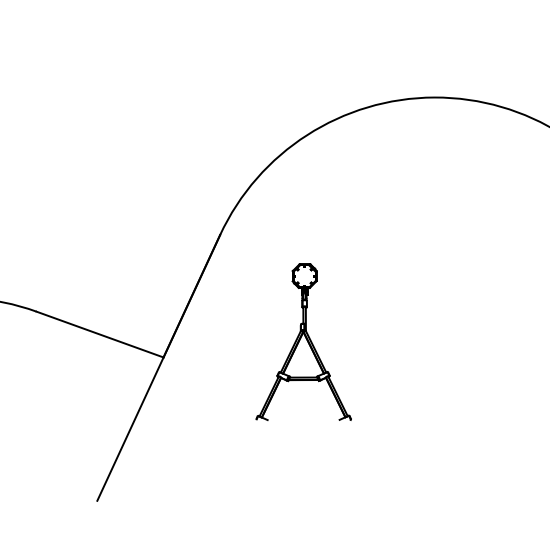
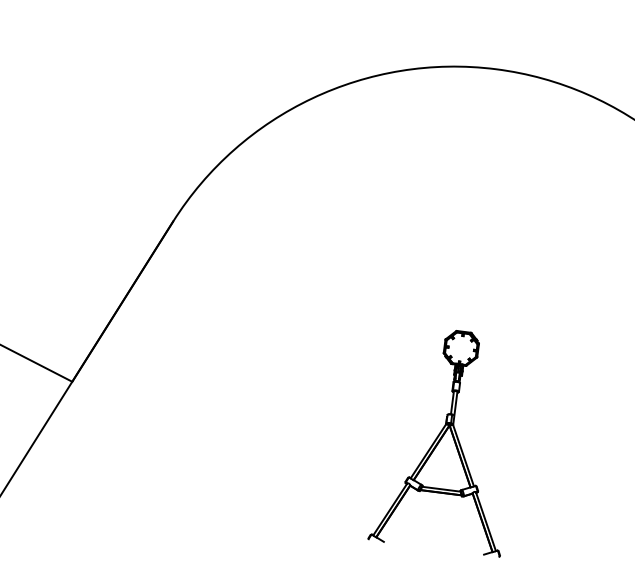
part: (303, 341) -> (447, 439), moved

